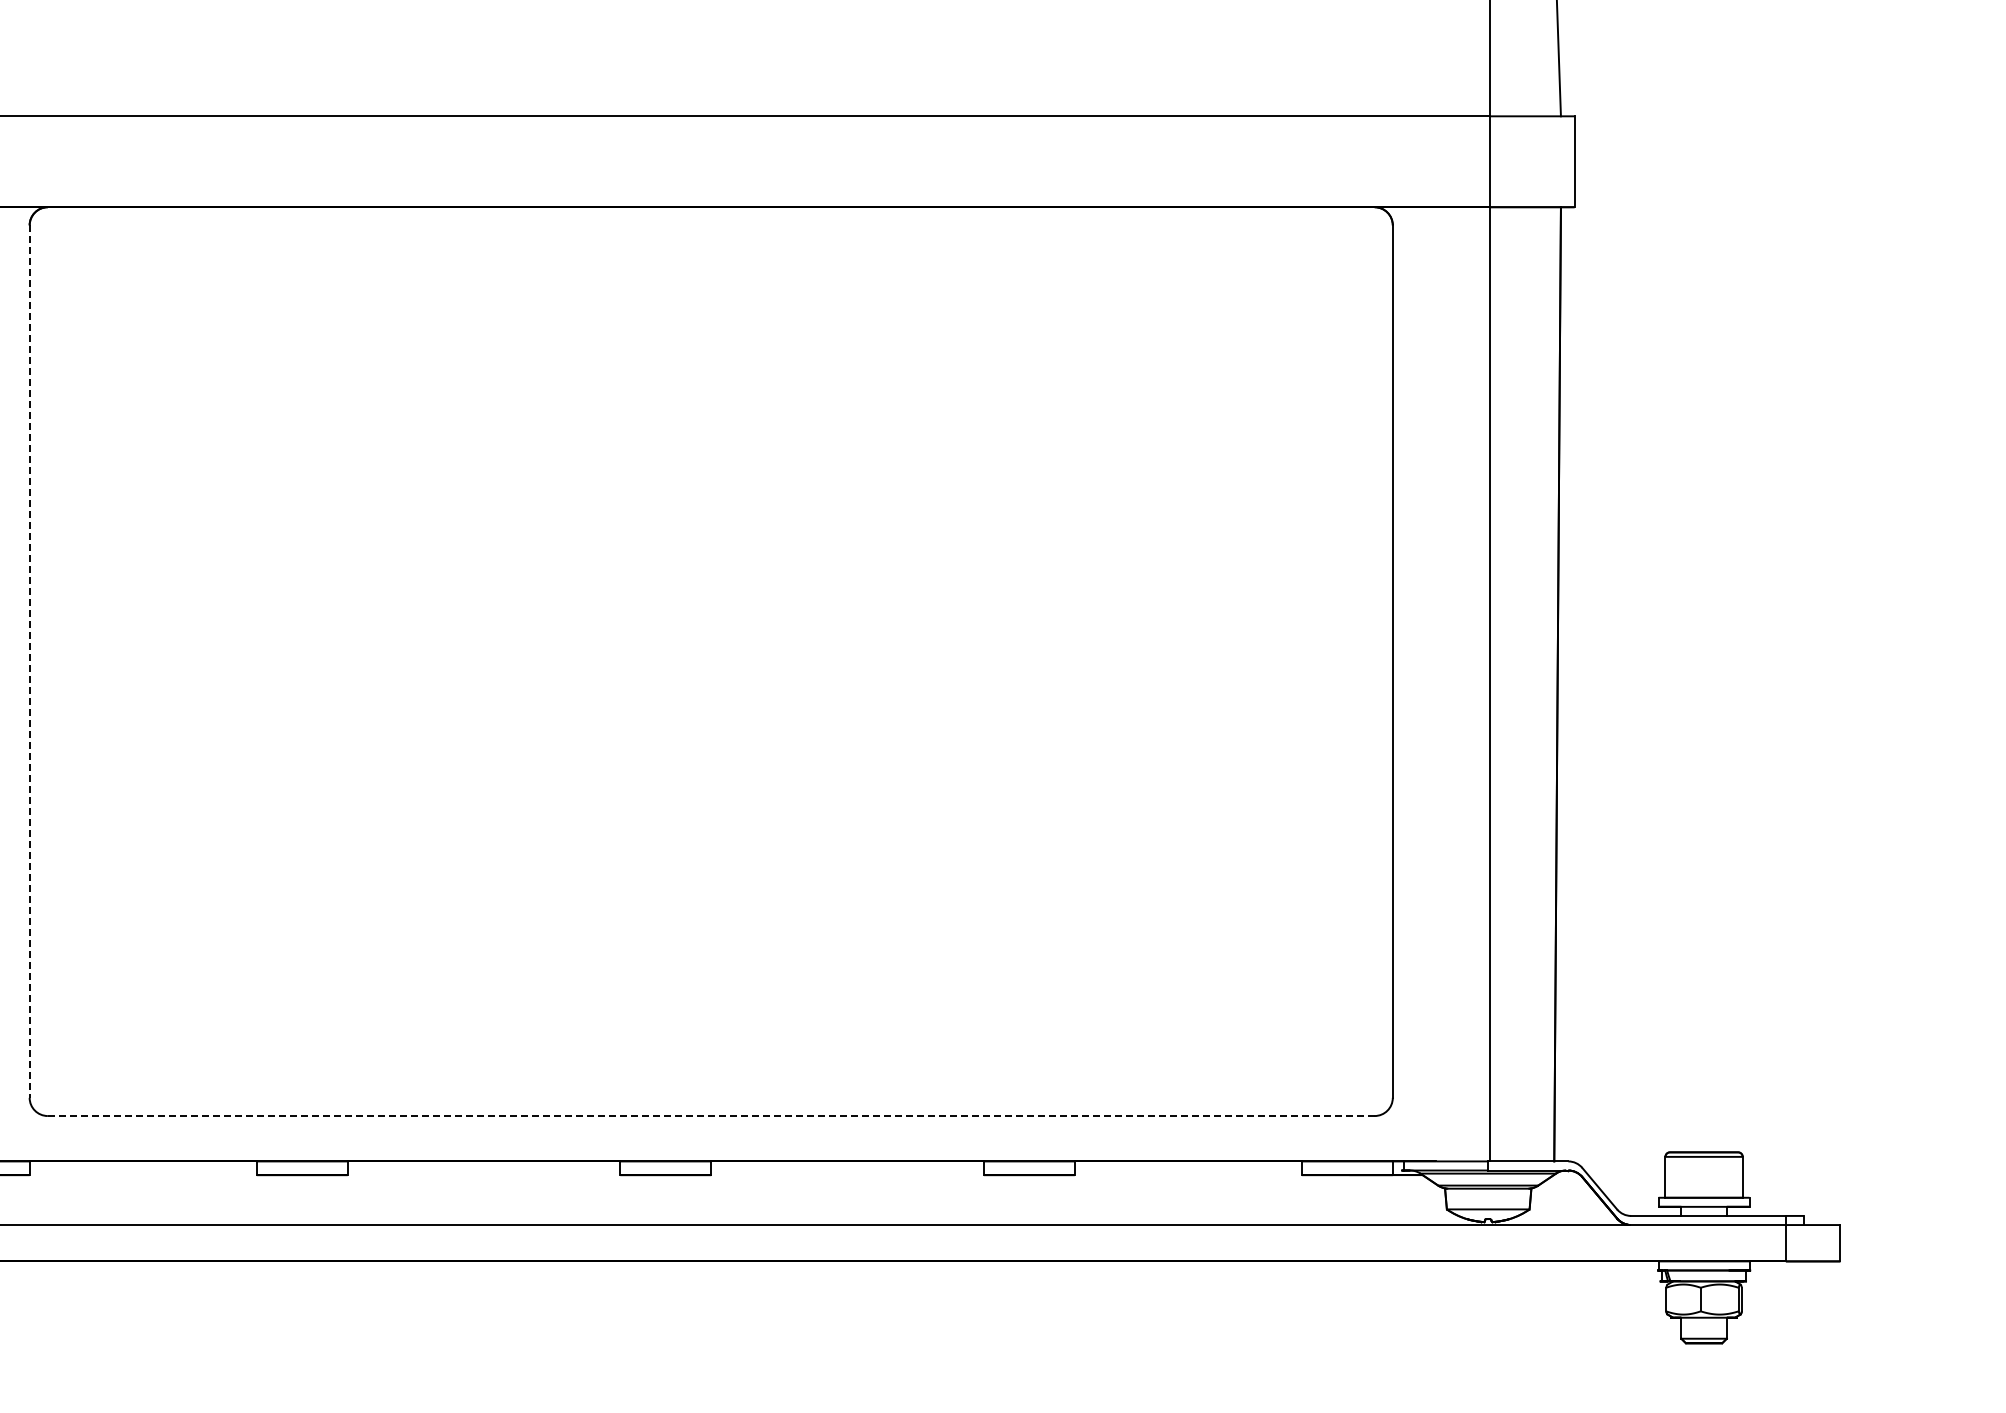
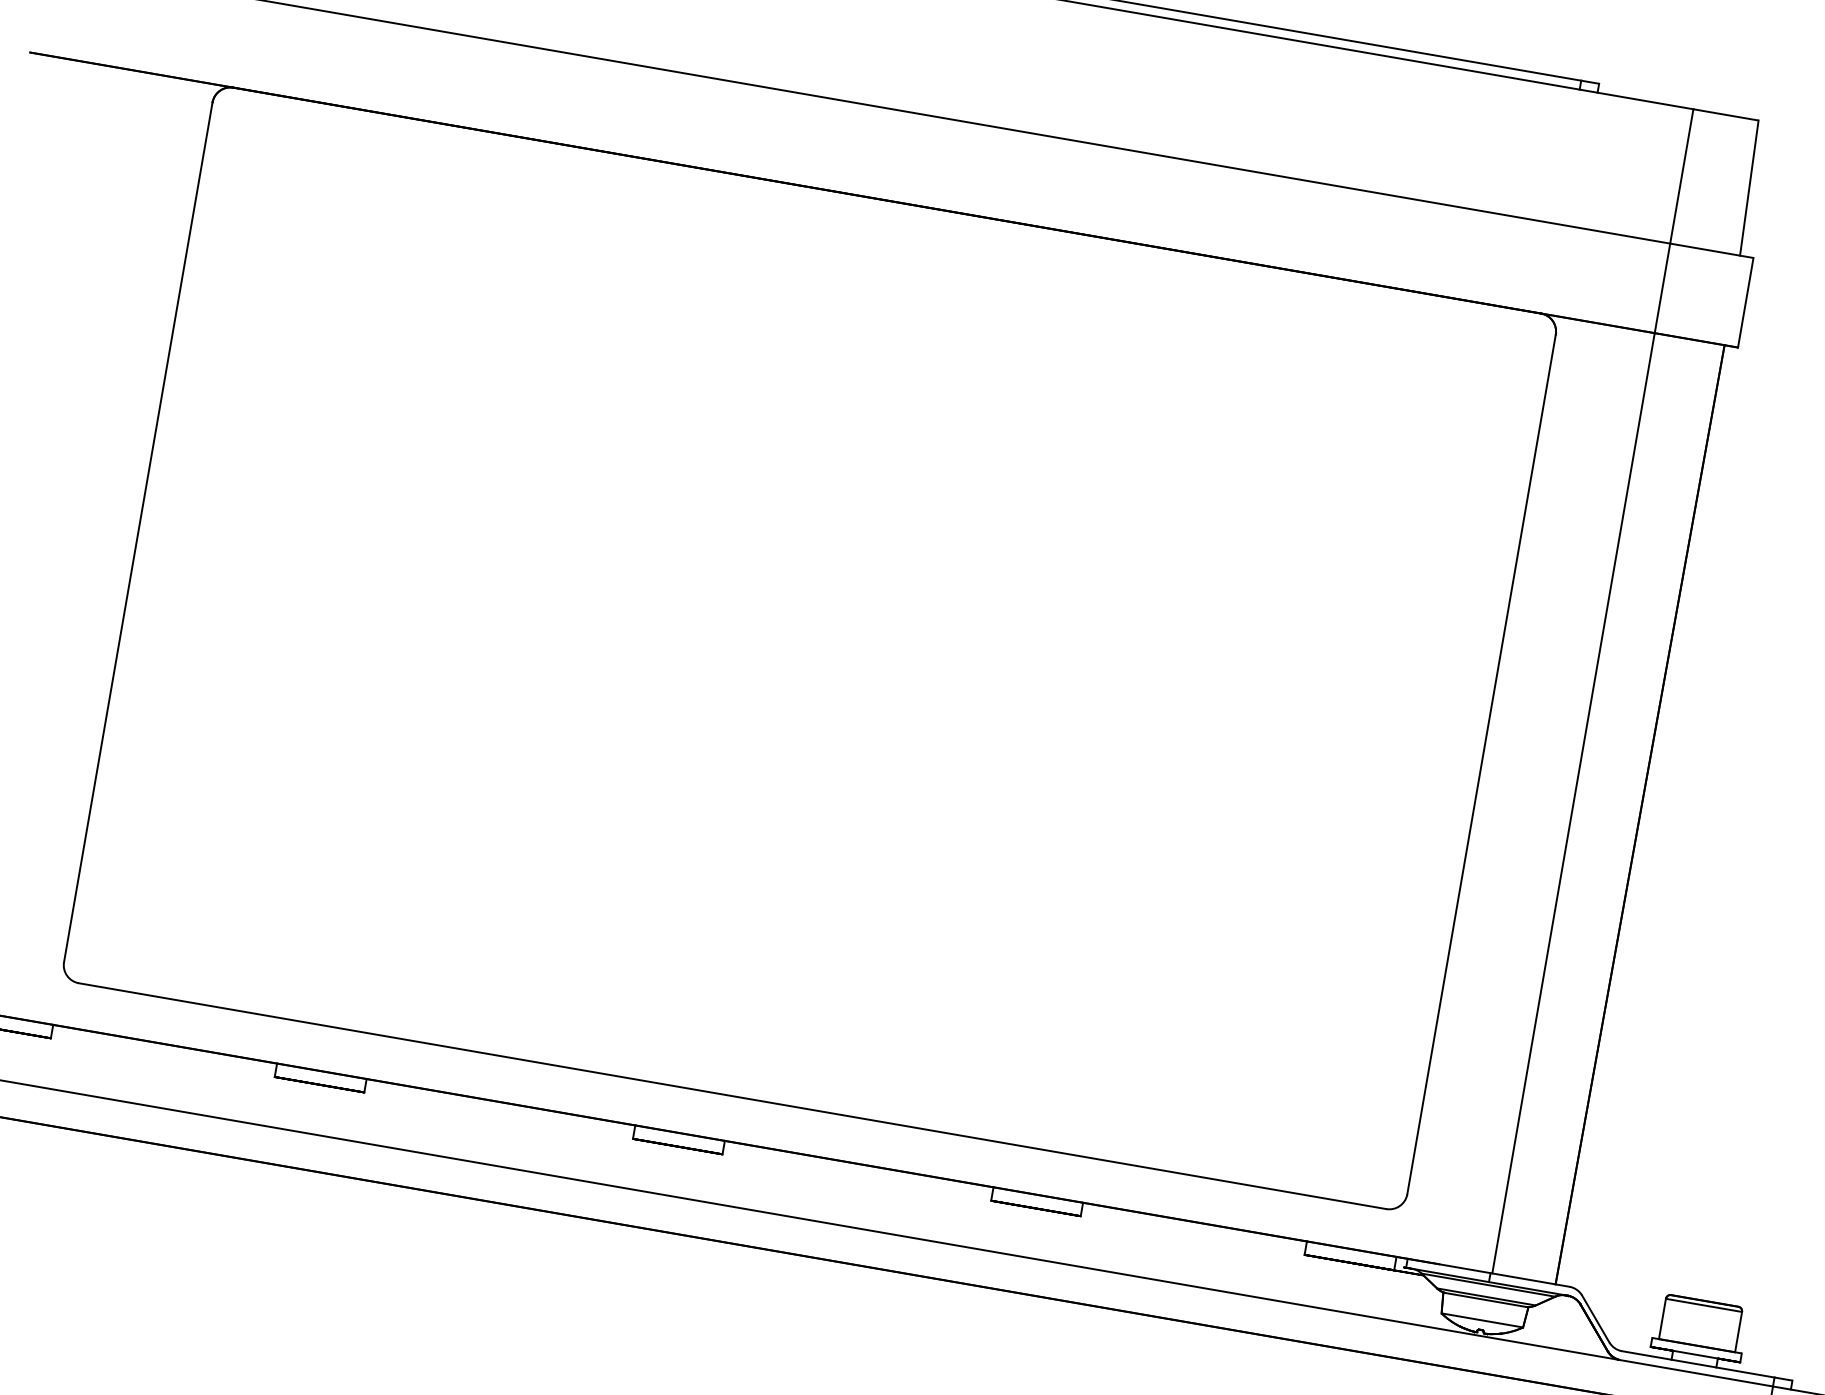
line: (29, 662) -> (138, 533), dashed -> solid
line: (711, 1116) -> (732, 1096), dashed -> solid

